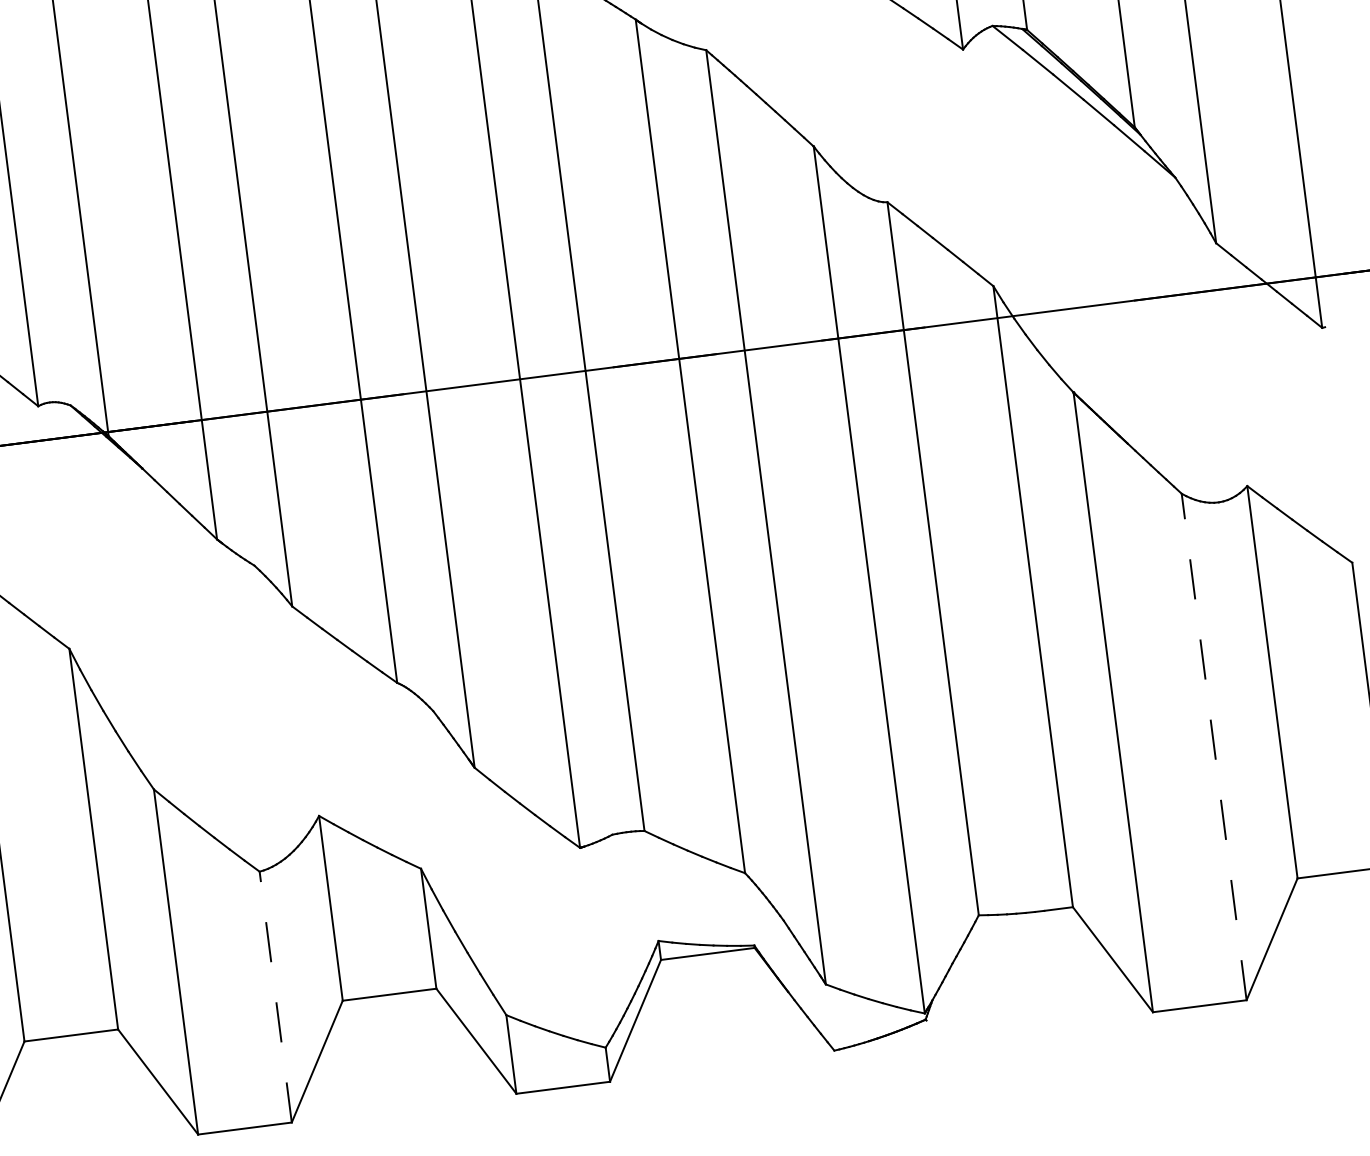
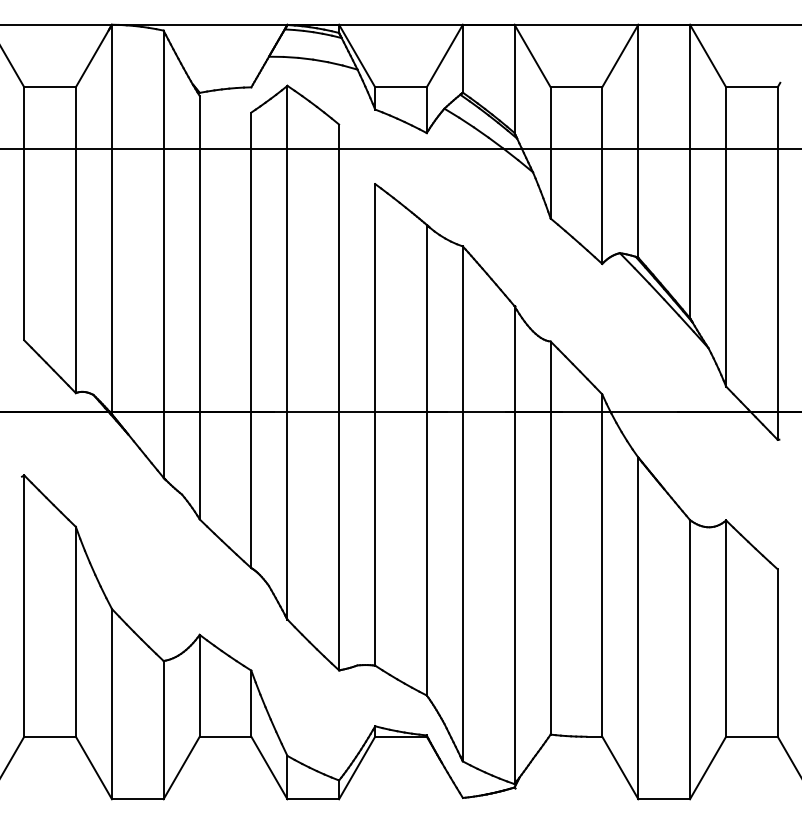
line: (1215, 746) -> (690, 659), dashed -> solid
line: (275, 996) -> (163, 729), dashed -> solid

